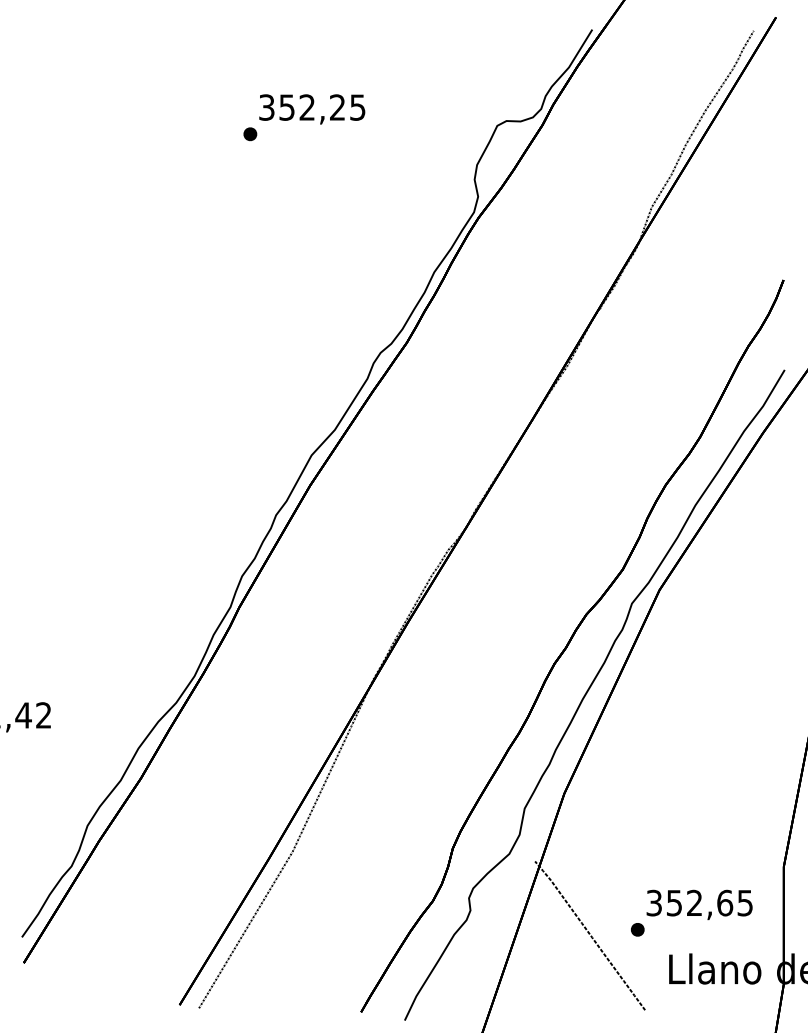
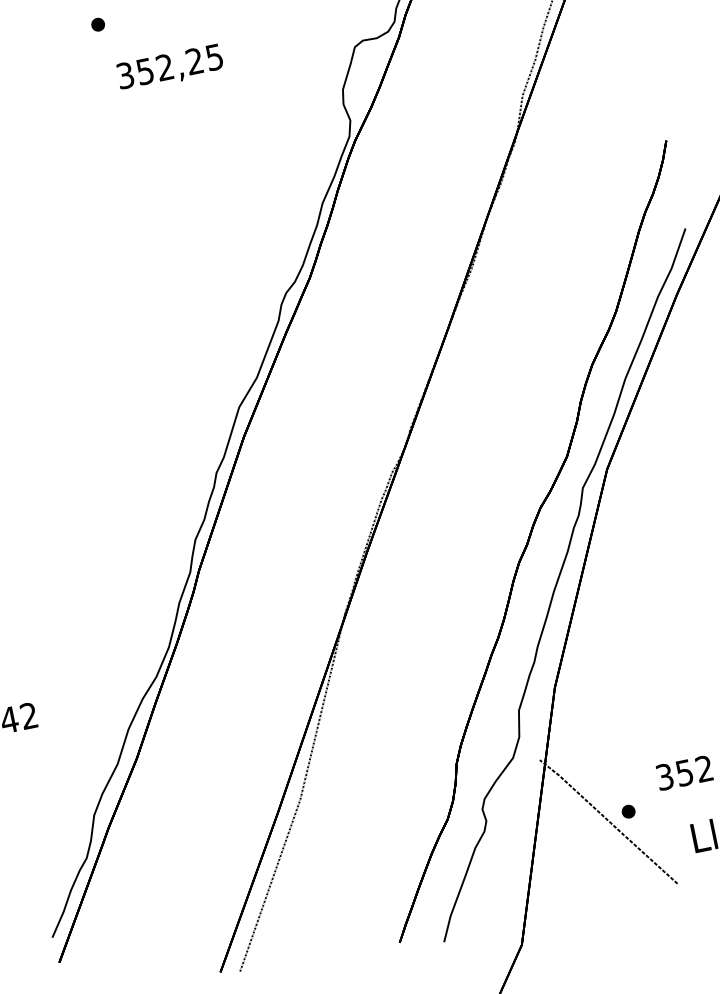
part: (250, 134) -> (98, 24), moved
part: (637, 929) -> (628, 811), moved

